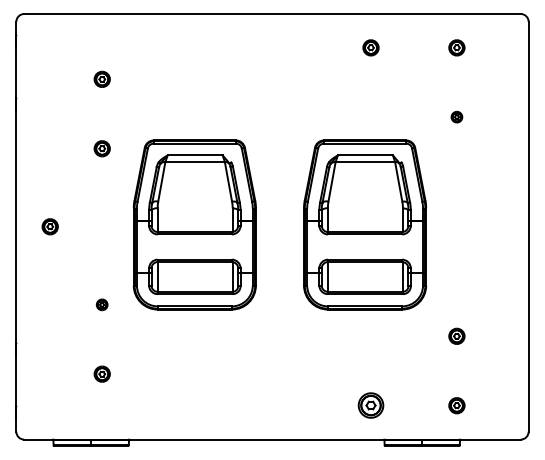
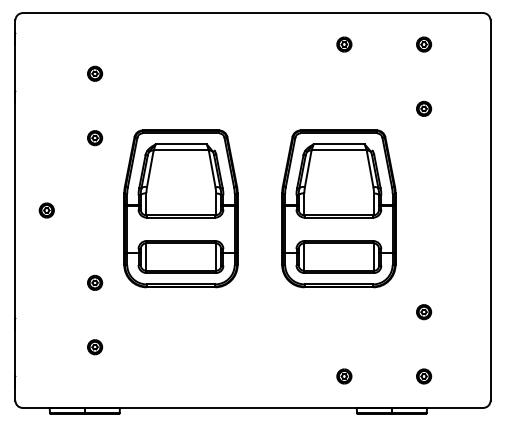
part: (456, 116) -> (423, 108), size x1.43
part: (101, 304) -> (94, 282), size x1.43
part: (370, 405) -> (343, 376), size x0.62

